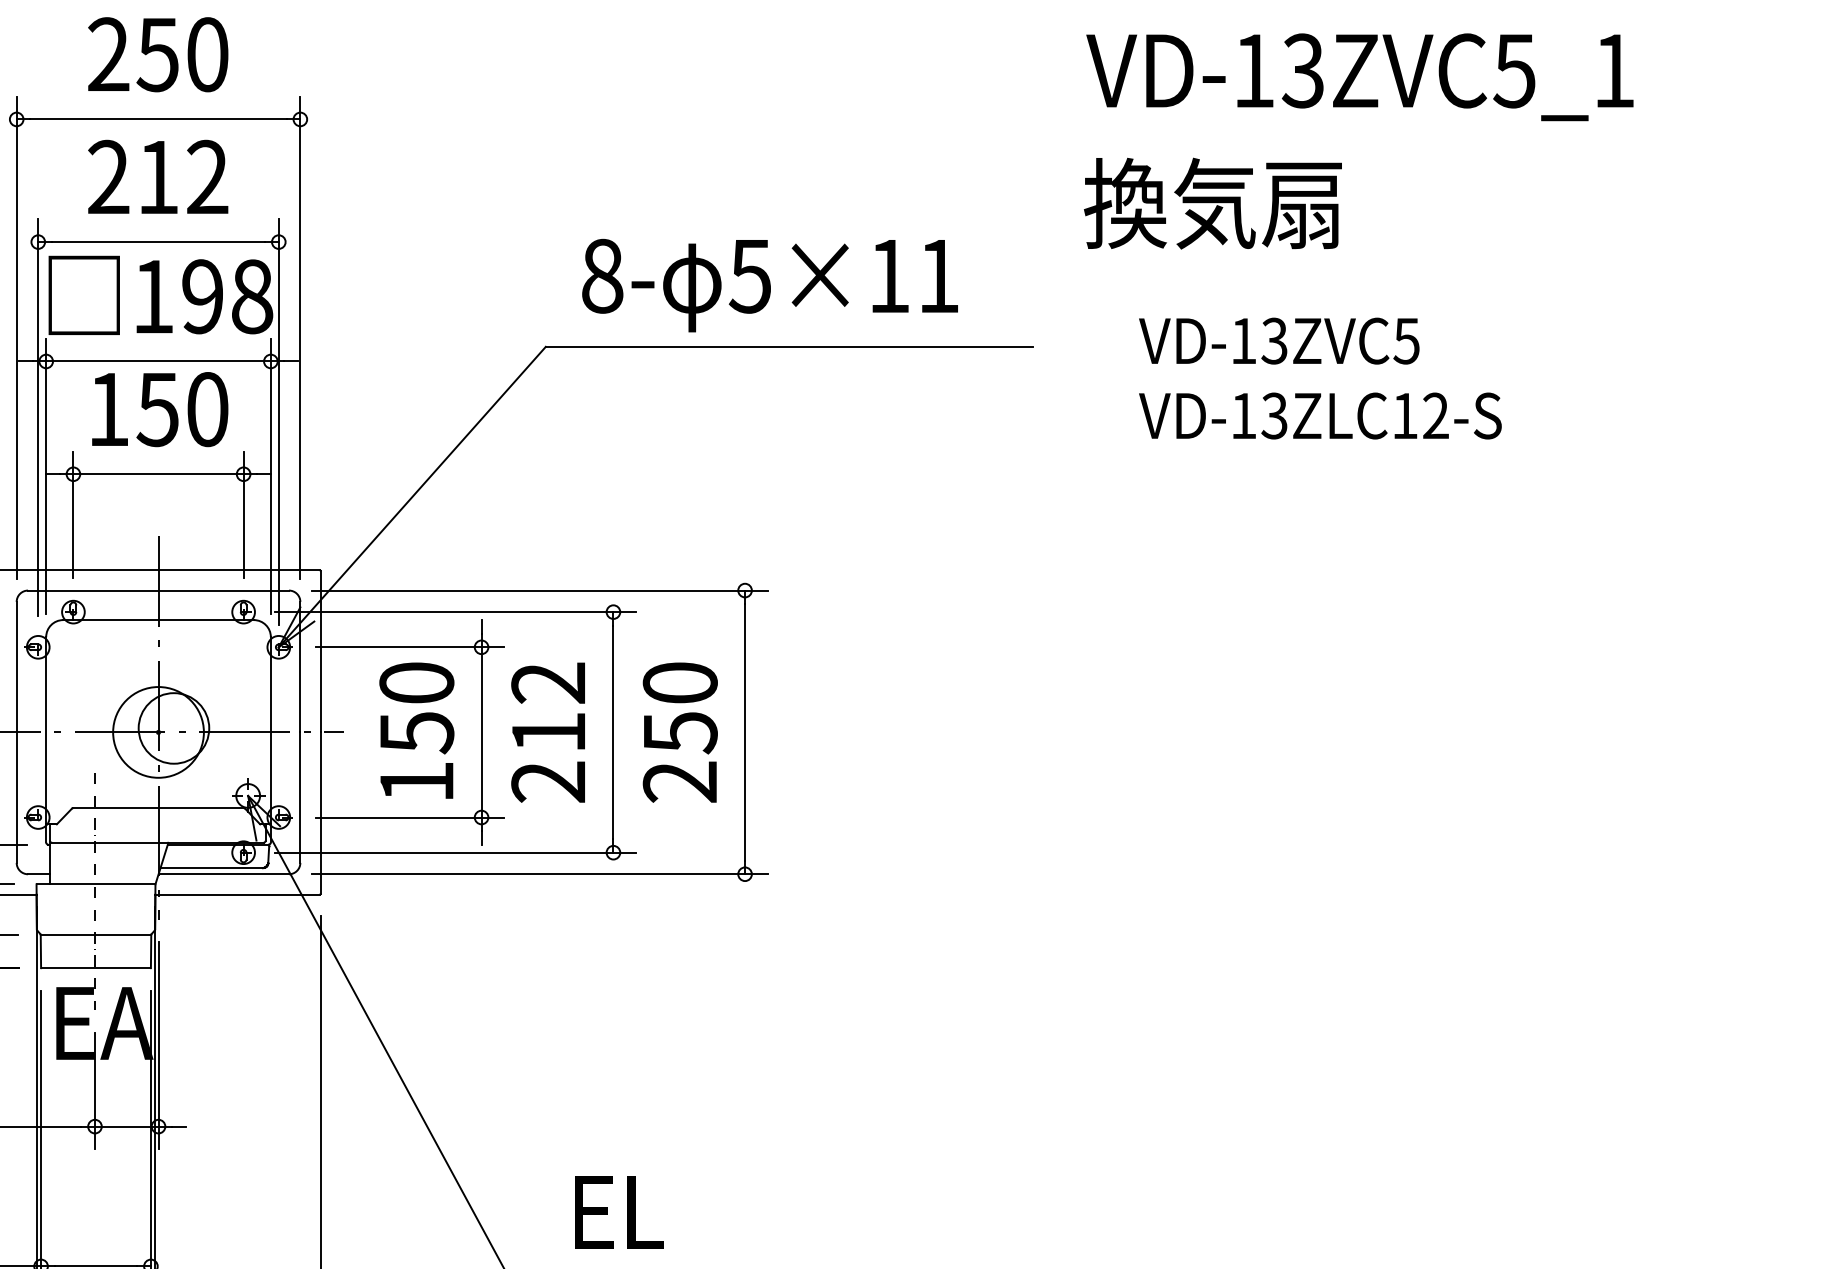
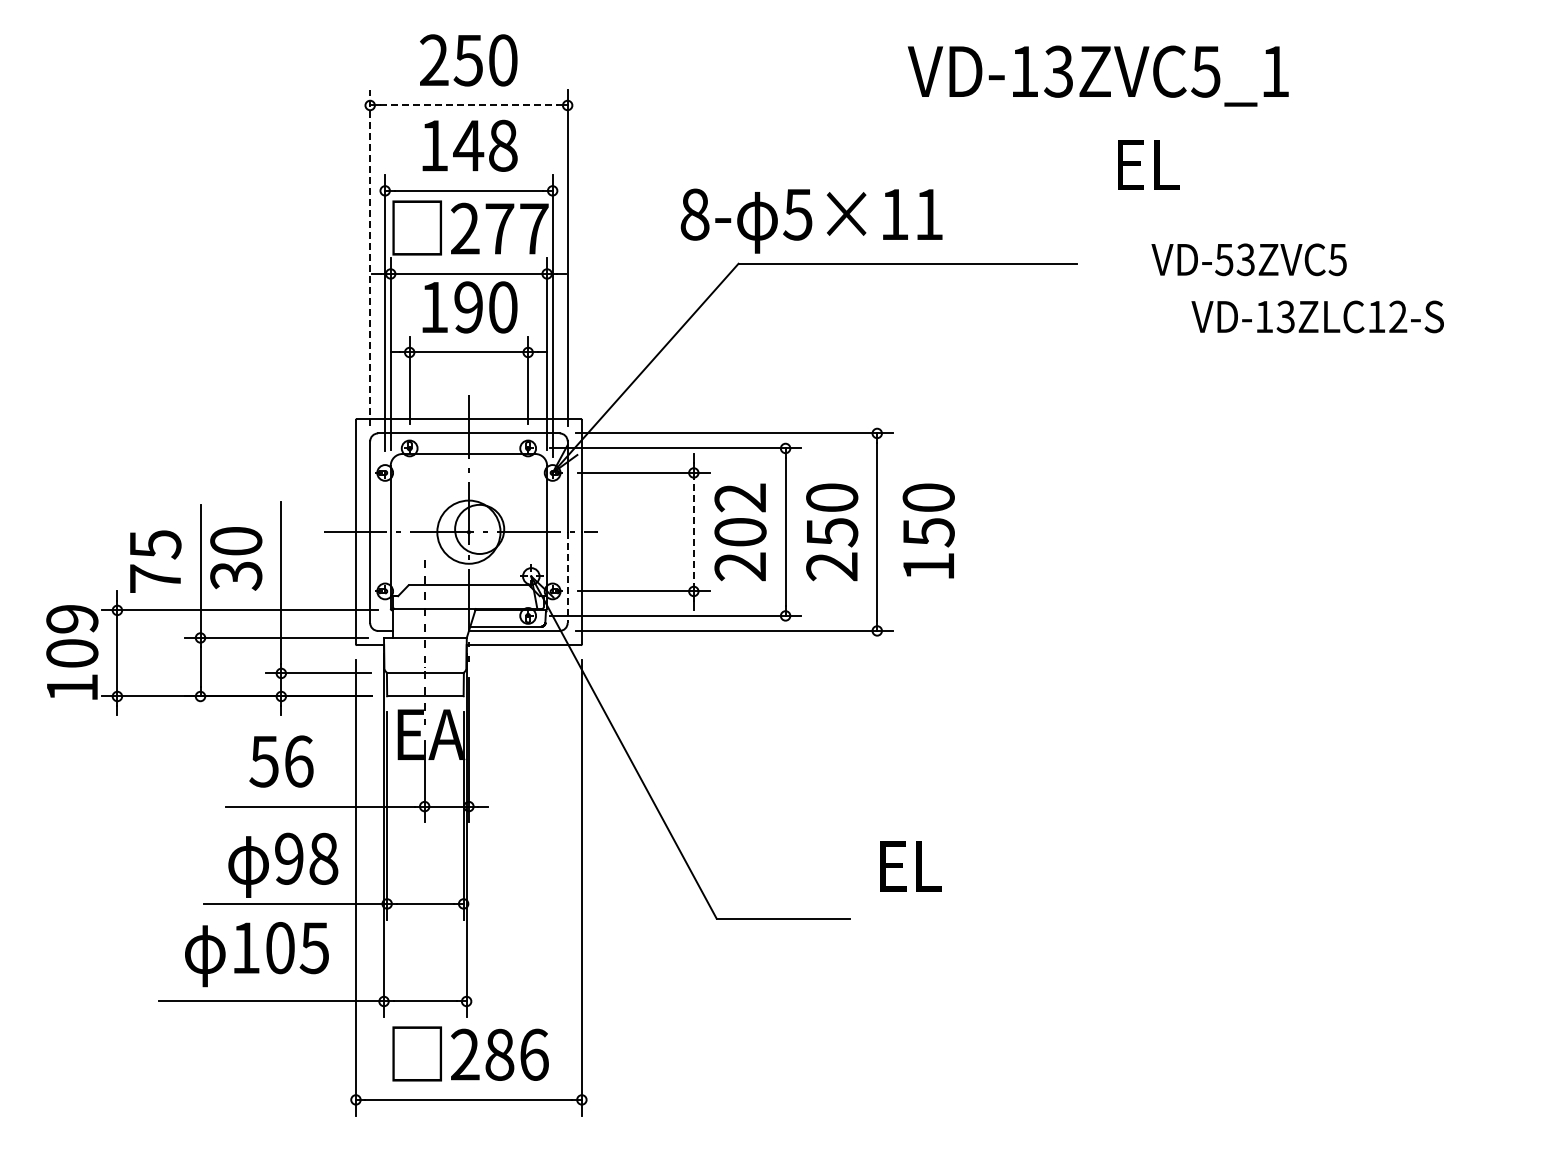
text: (1358, 76) -> (1097, 75), moved
line: (159, 119) -> (469, 105), solid -> dashed
text: (157, 176) -> (468, 145), 212 -> 148
text: (1212, 202) -> (1202, 163), 換気扇 -> EL
text: (769, 284) -> (811, 220), moved
text: (202, 296) -> (499, 228), 198 -> 277
line: (17, 337) -> (370, 257), solid -> dashed
text: (1243, 342) -> (1224, 260), VD-13ZVC5 -> VD-53ZVC5
text: (156, 409) -> (467, 307), 150 -> 190
text: (1320, 415) -> (1317, 316), moved
text: (416, 729) -> (928, 530), moved
line: (481, 732) -> (693, 532), solid -> dashed
text: (548, 732) -> (740, 532), 212 -> 202
line: (300, 798) -> (567, 578), solid -> dashed
text: (619, 1212) -> (910, 866), moved

